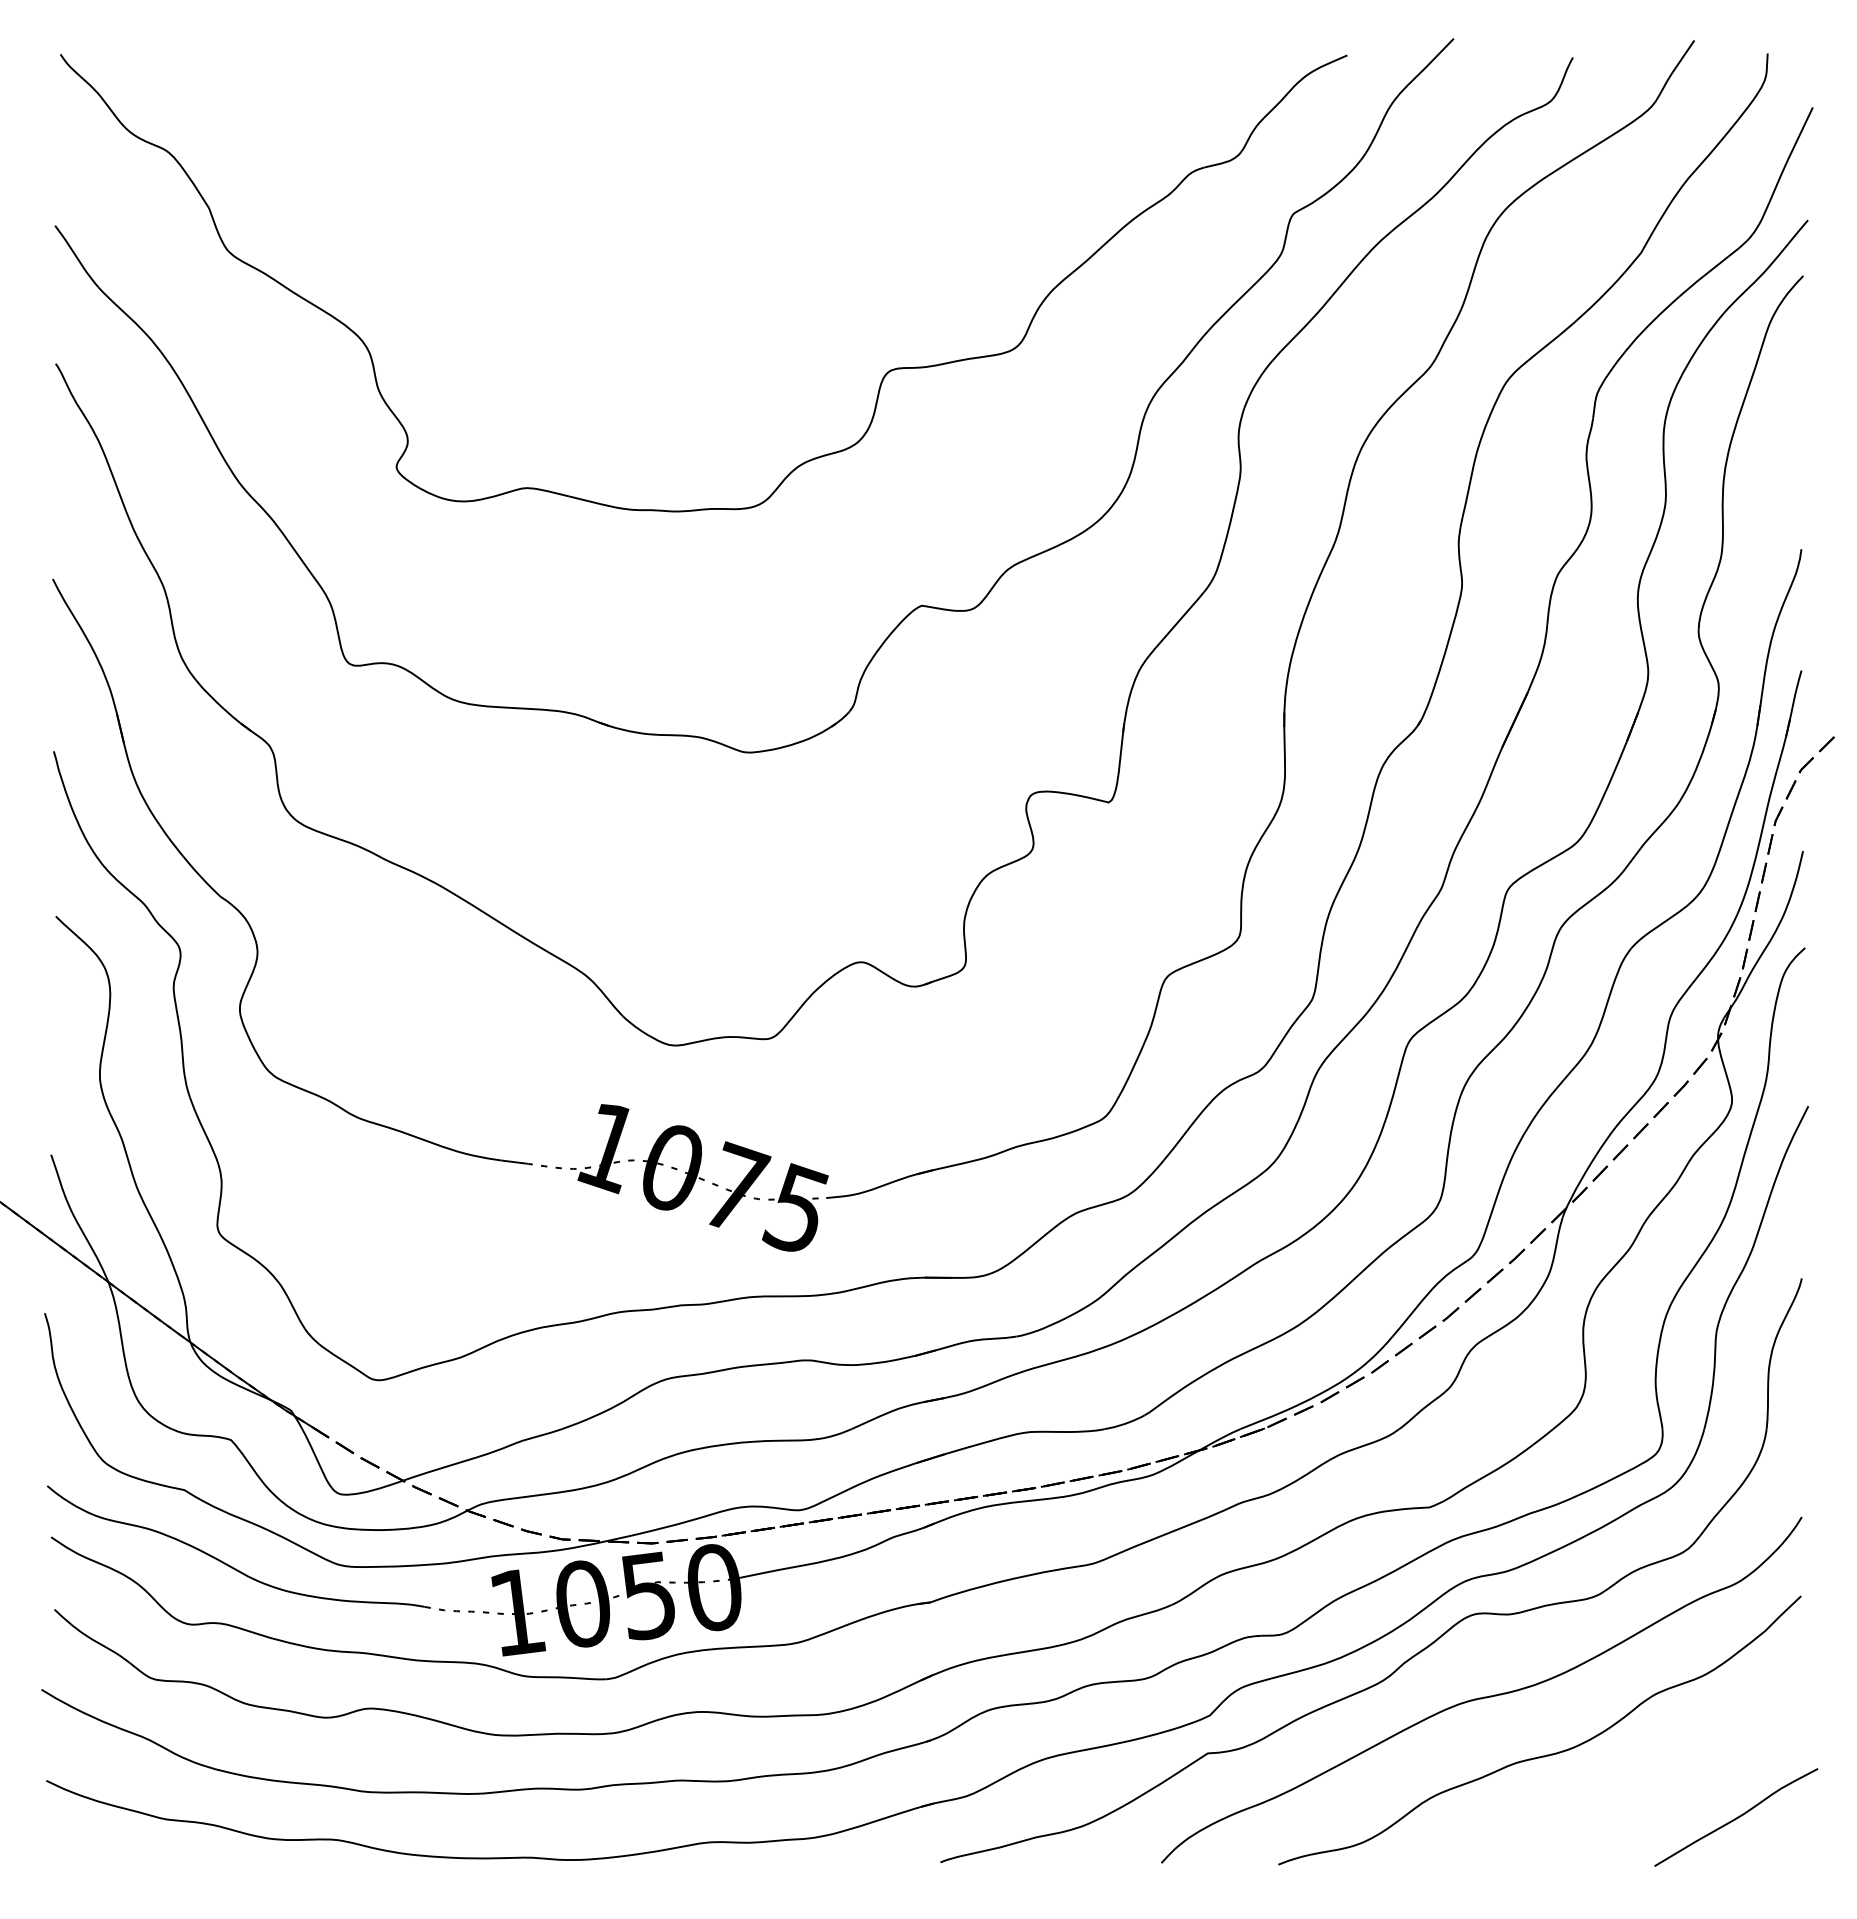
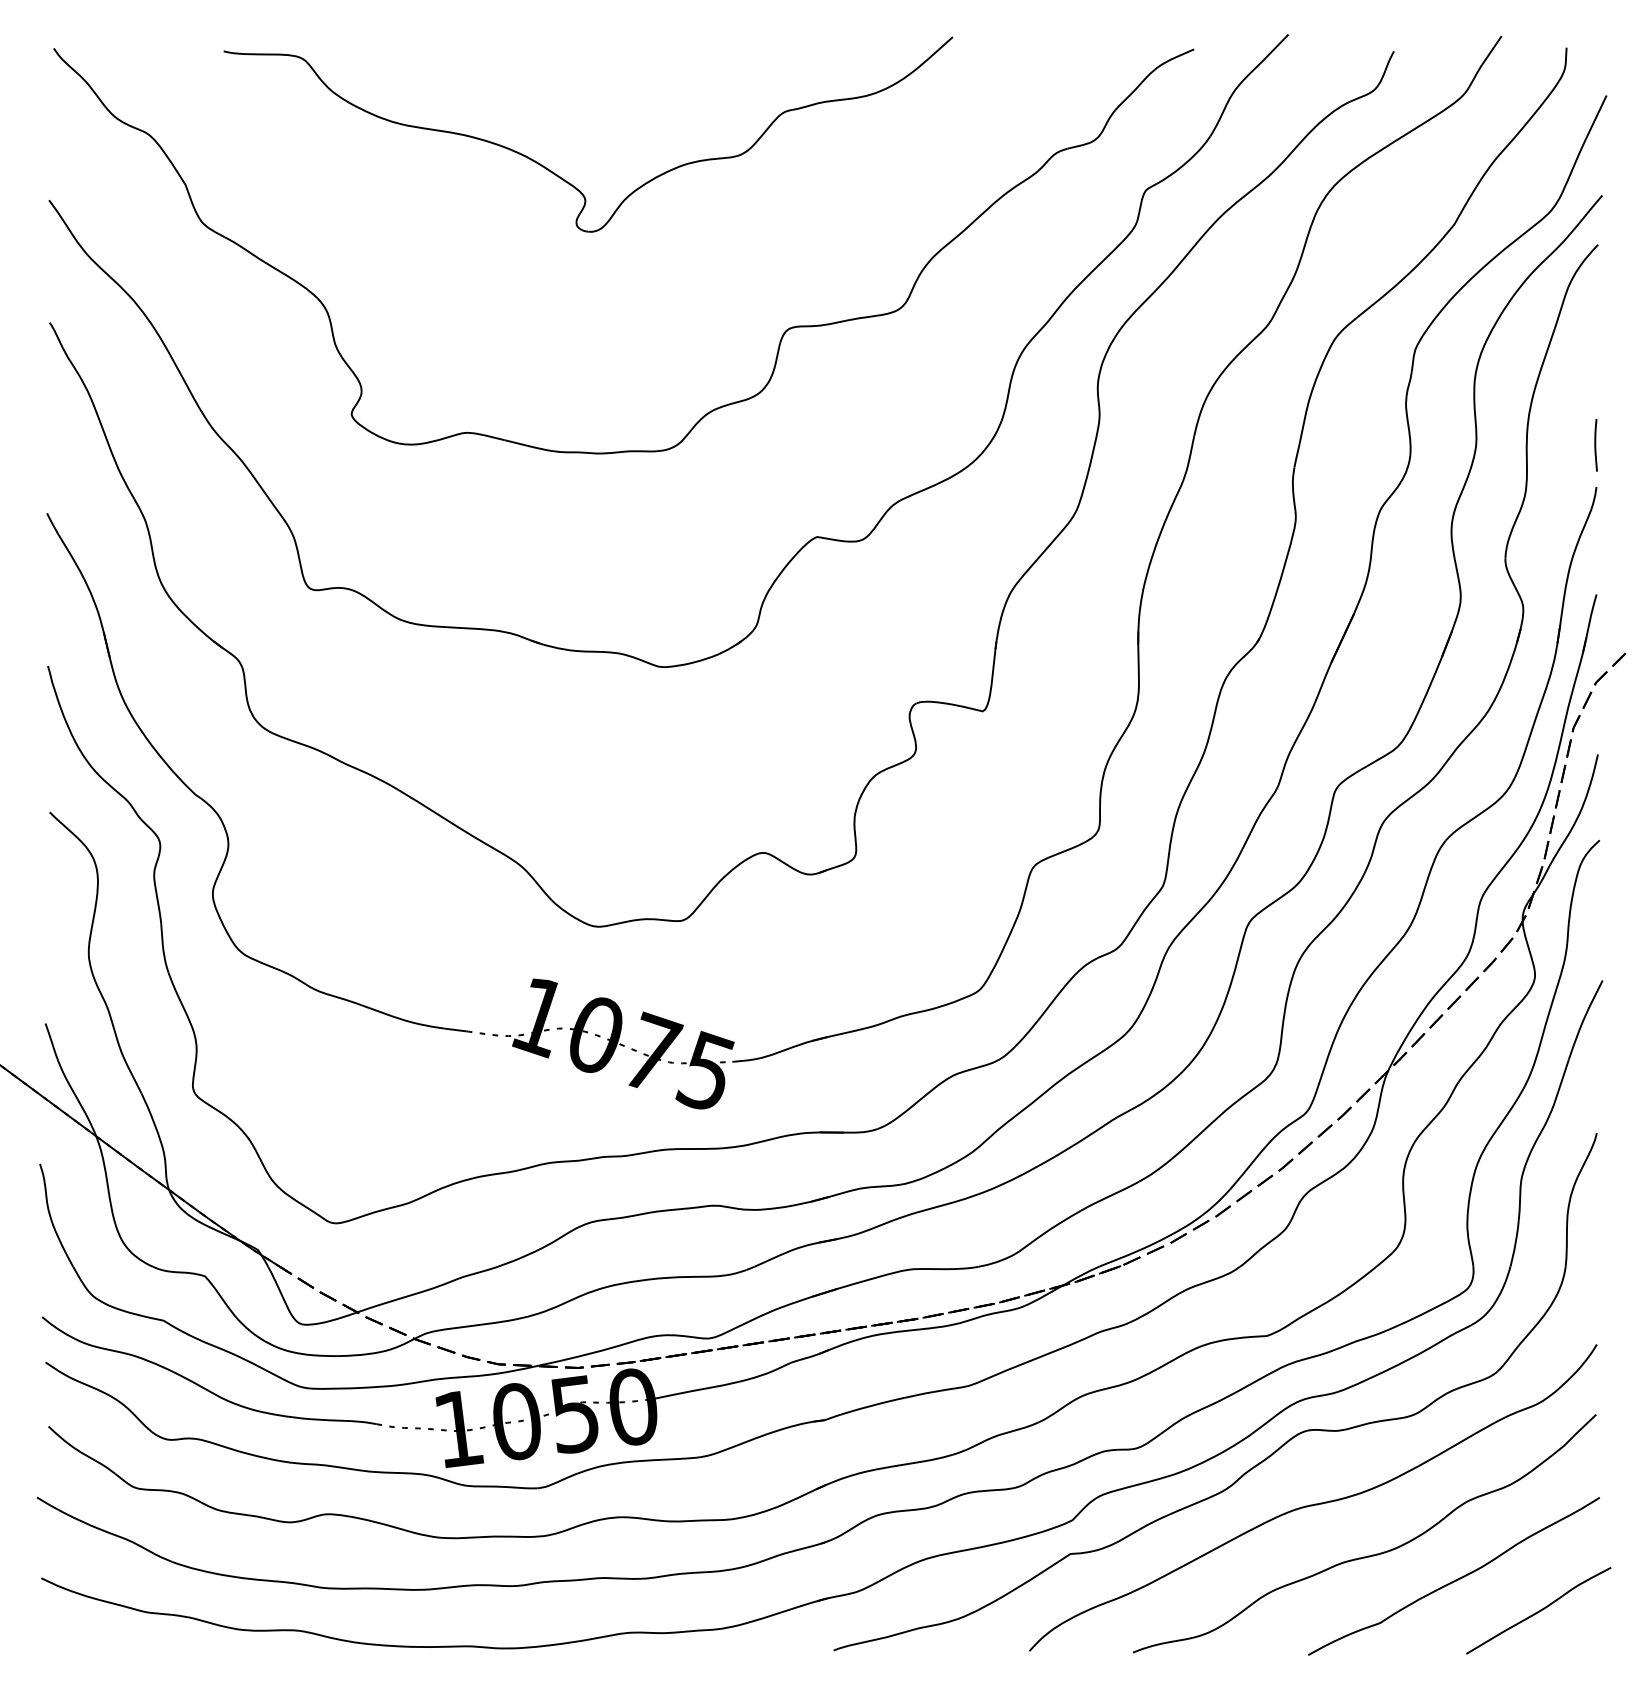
part: (631, 198) -> (559, 176), added
curve: (1800, 501) -> (1595, 444), added
curve: (1642, 1782) -> (1455, 1579), added

